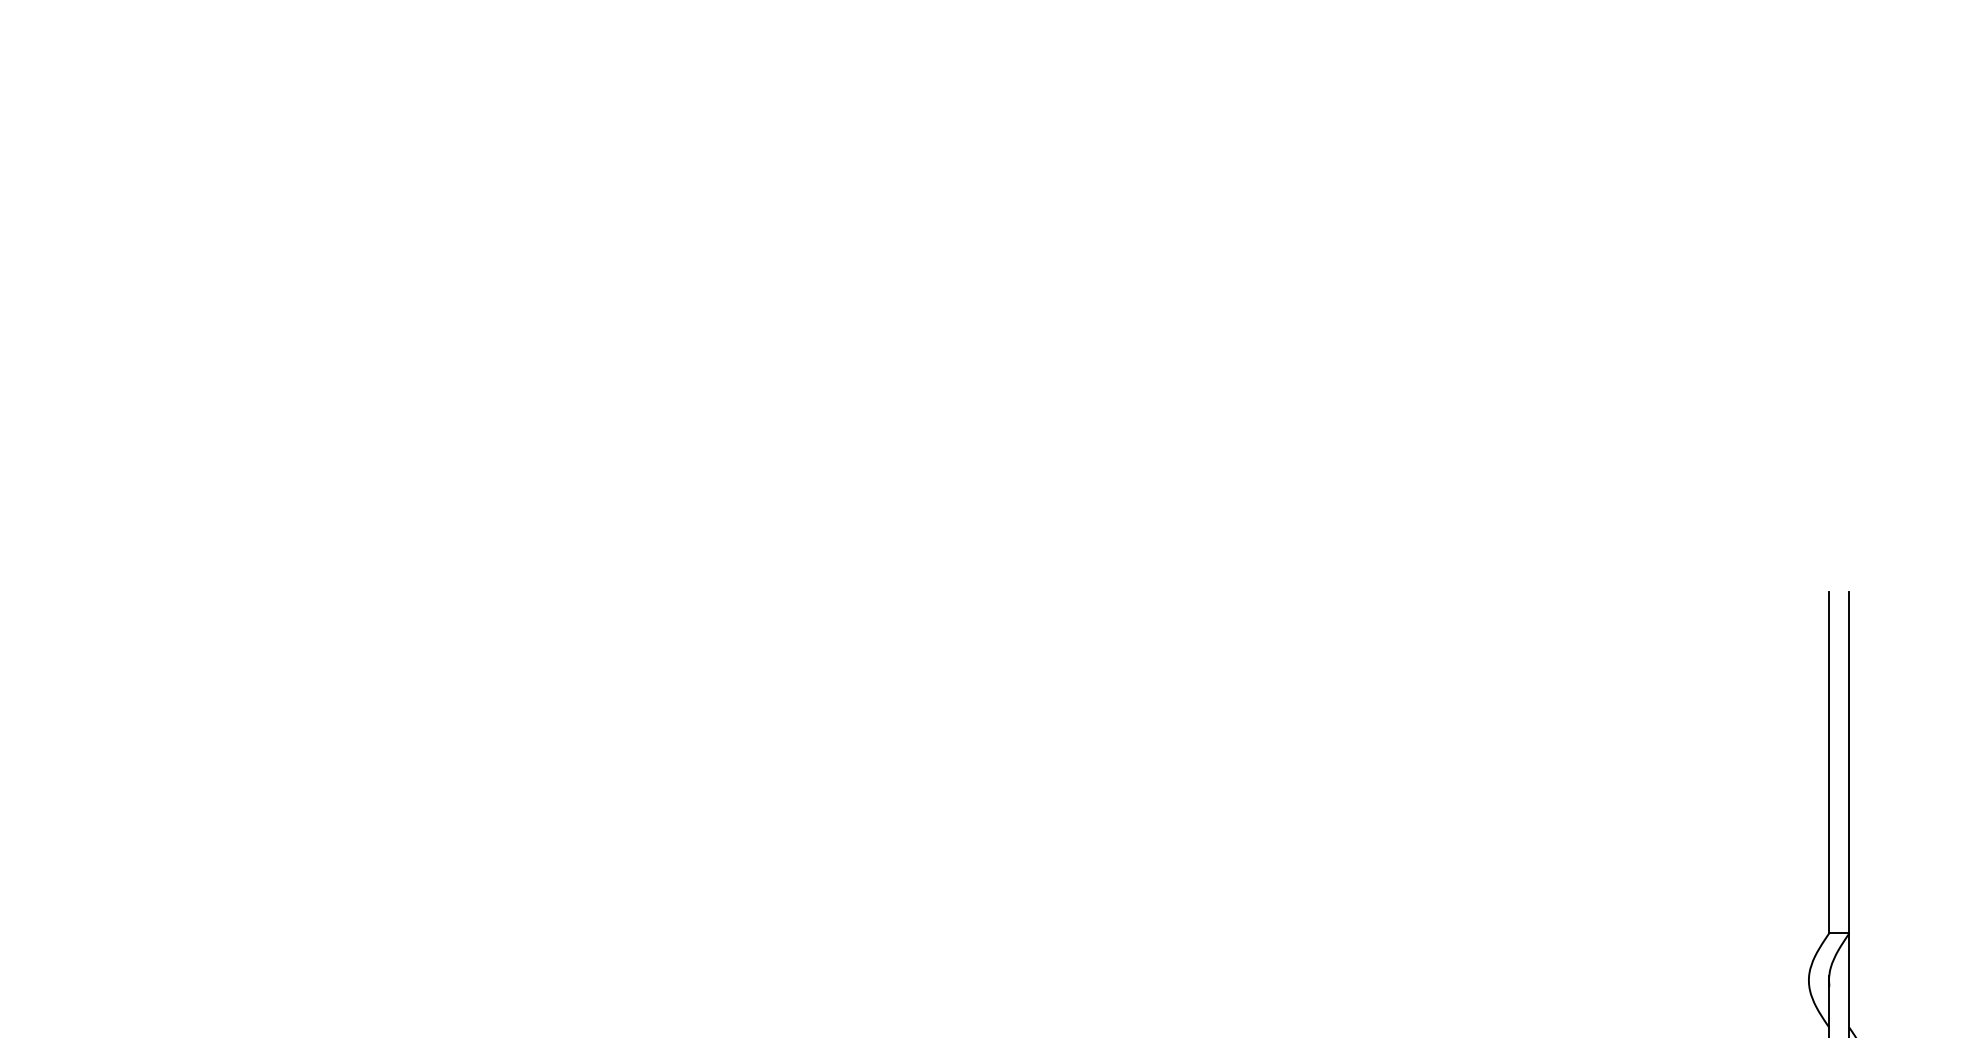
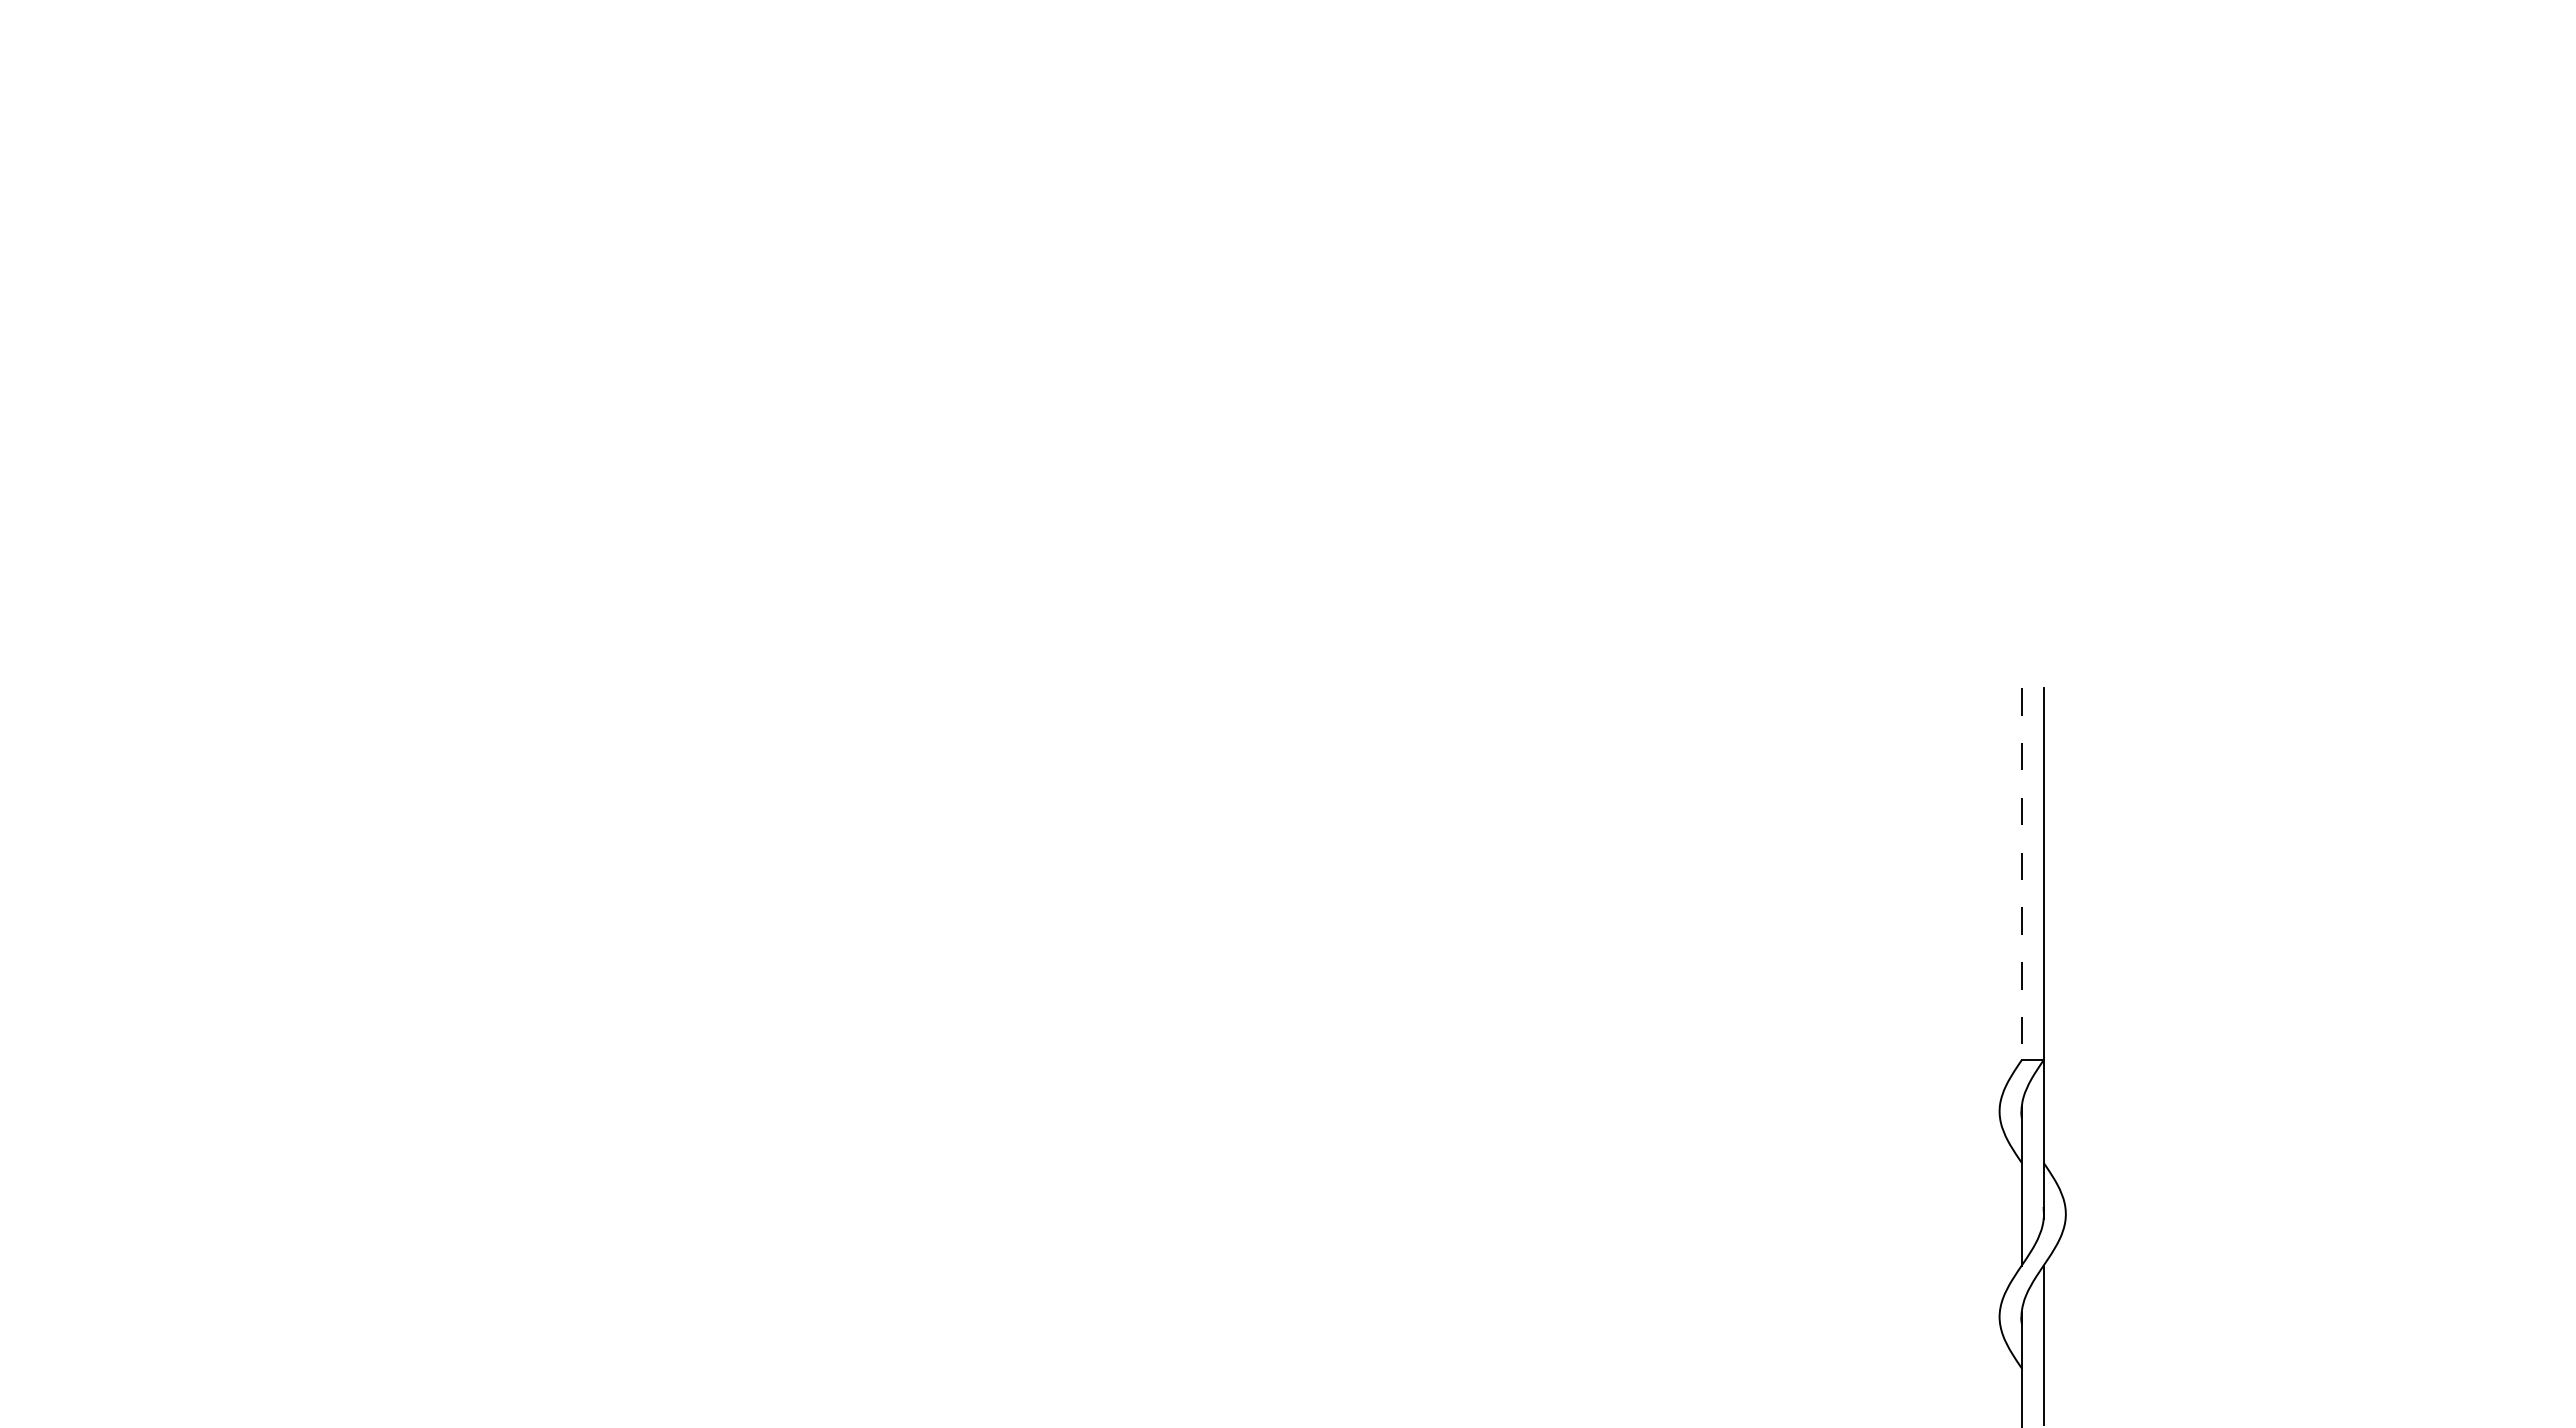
line: (1828, 762) -> (2021, 874), solid -> dashed

